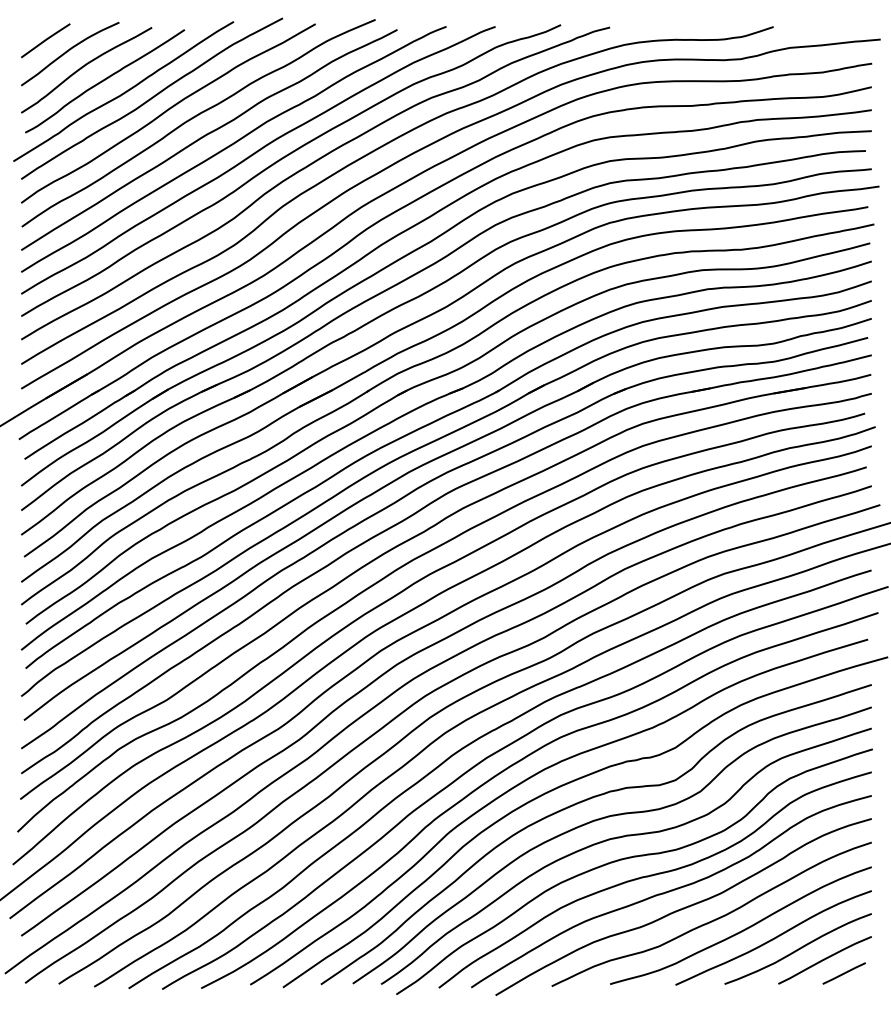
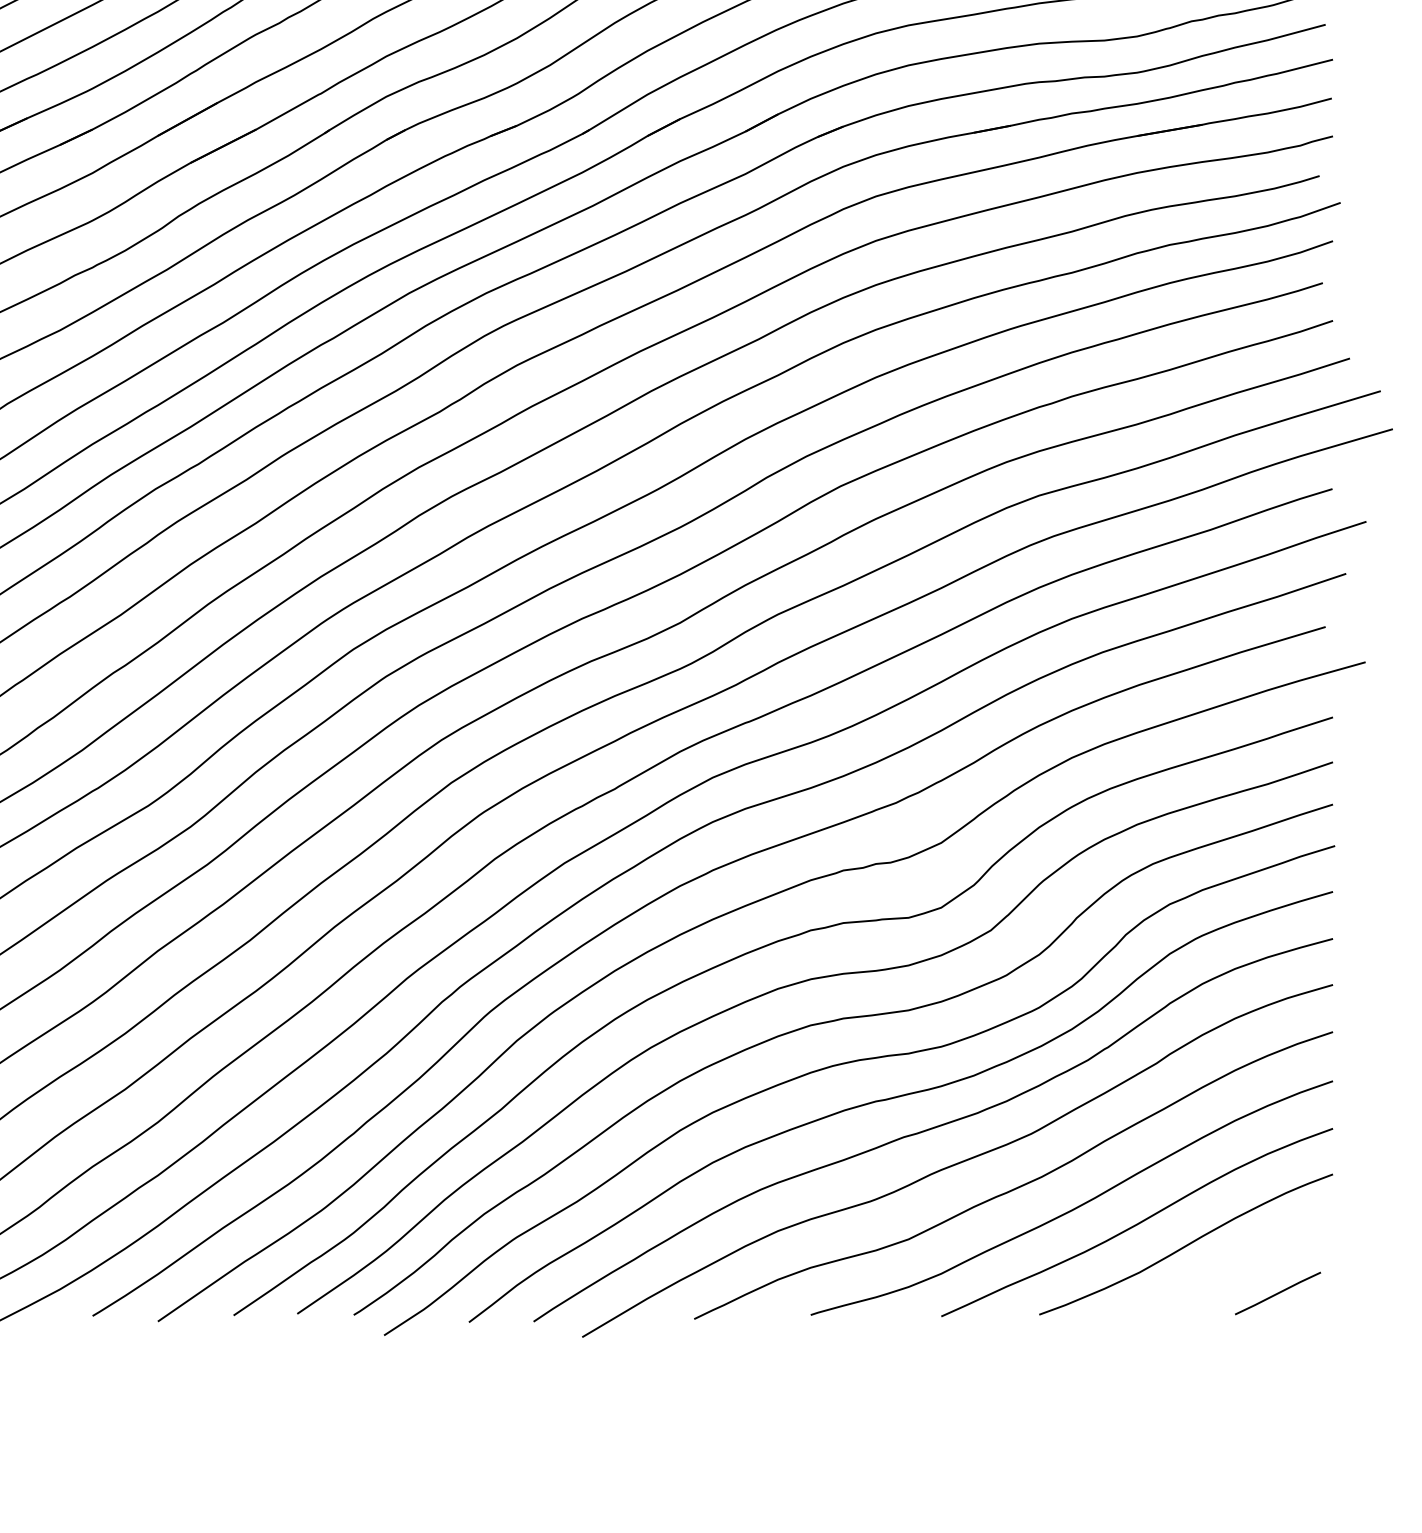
curve: (824, 960) -> (1238, 1267), removed

